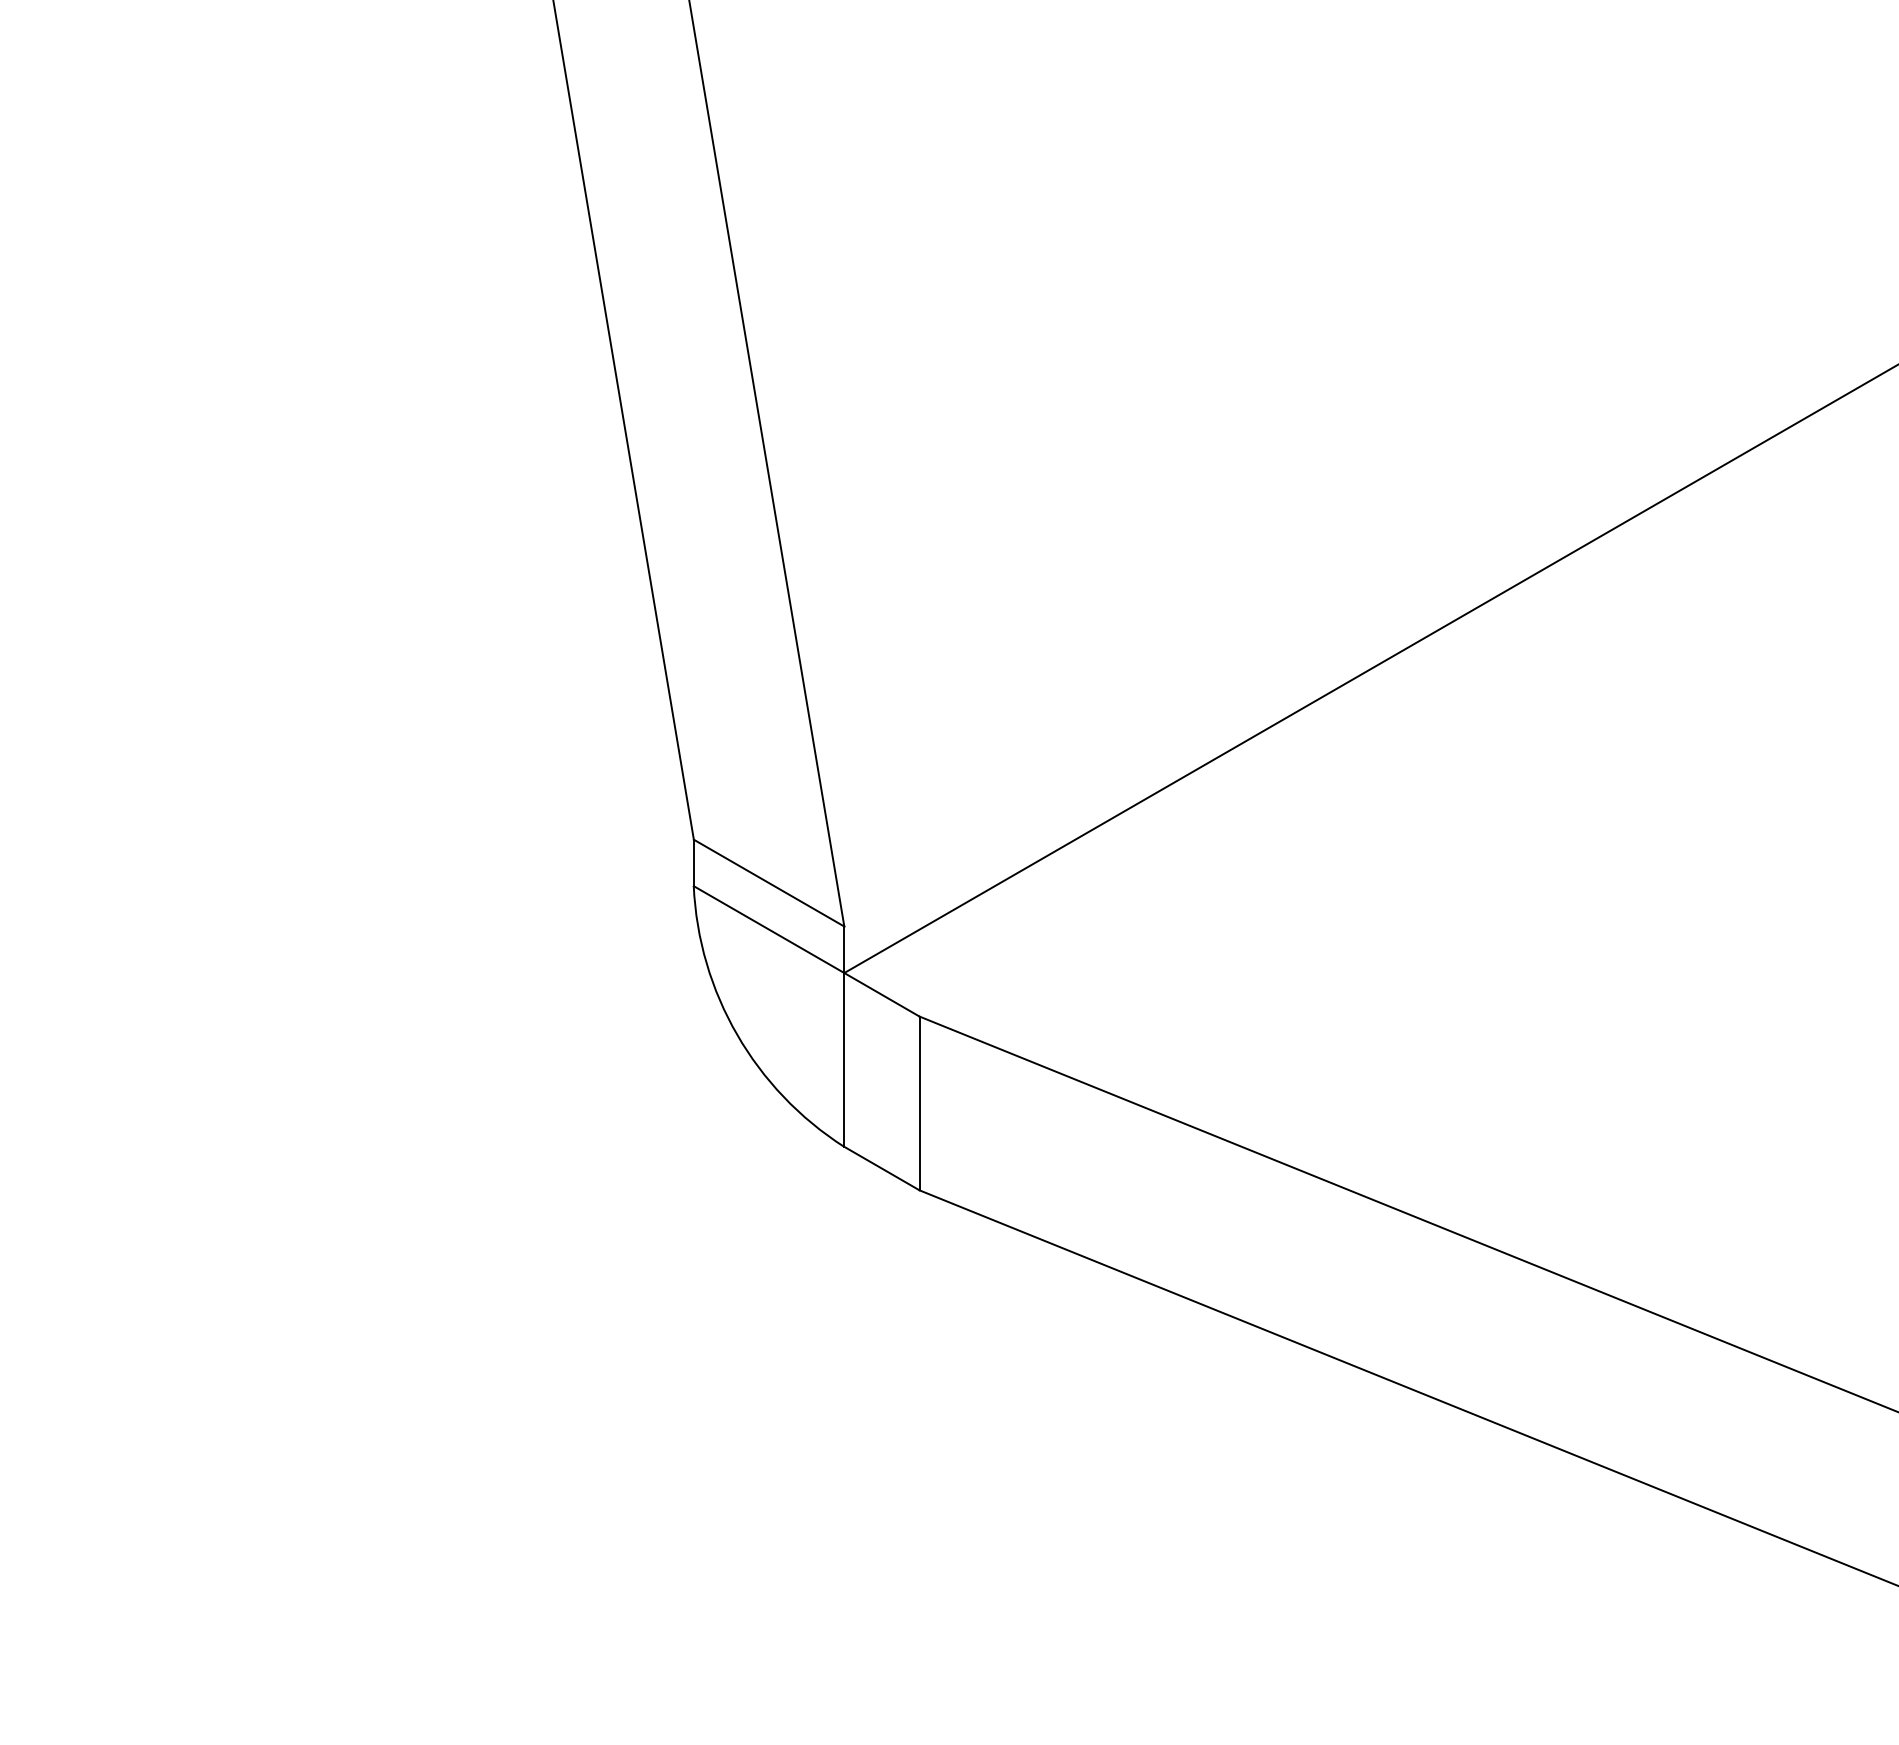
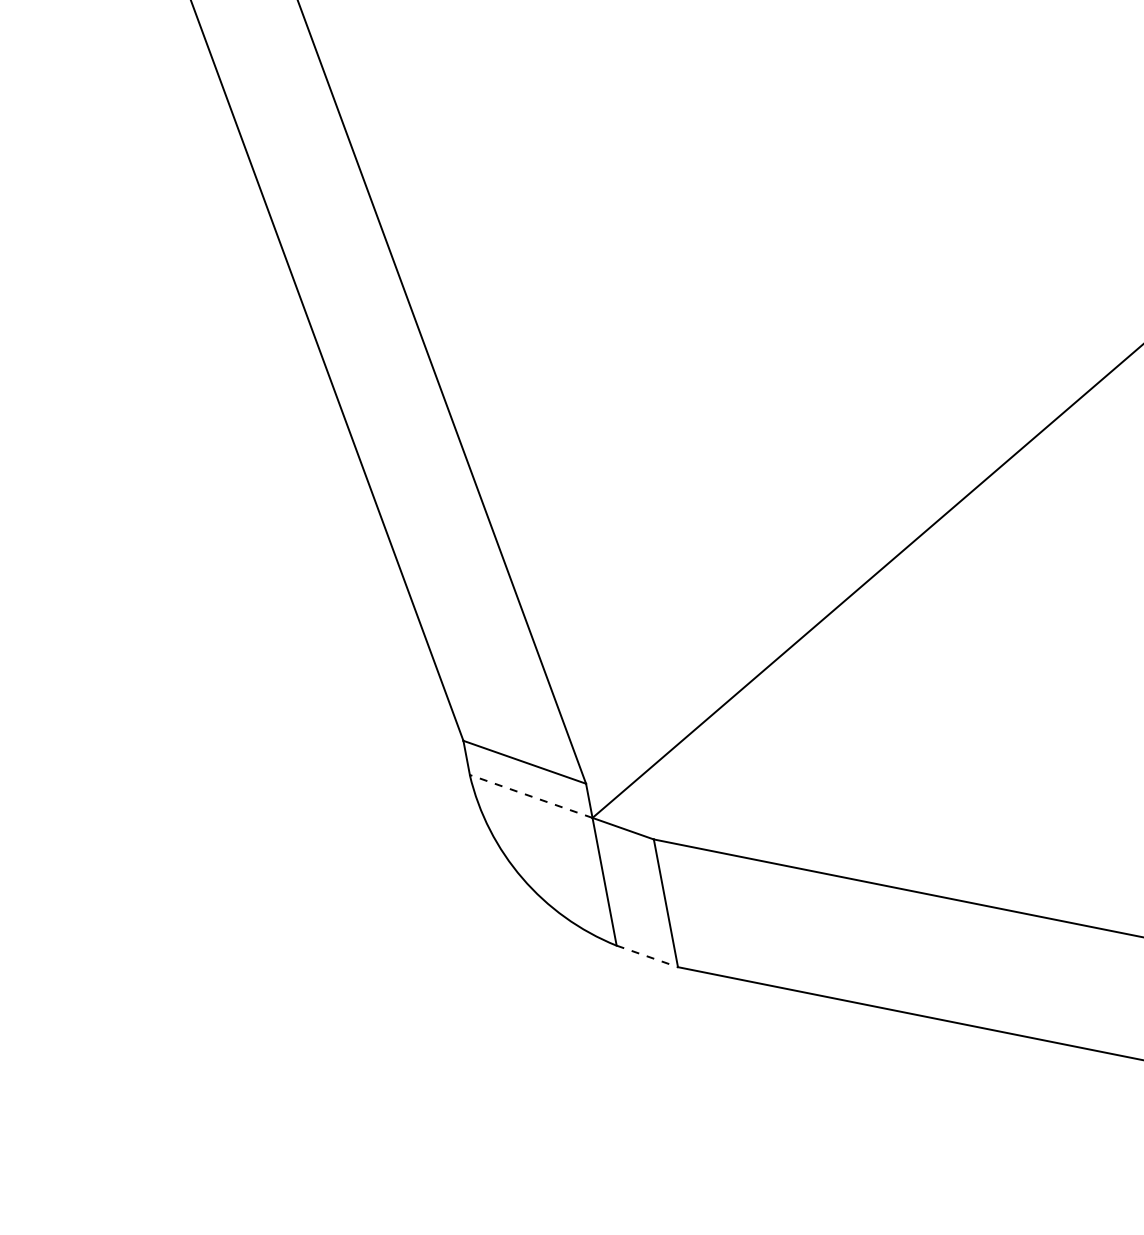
line: (769, 929) -> (531, 796), solid -> dashed
line: (882, 1168) -> (647, 956), solid -> dashed

